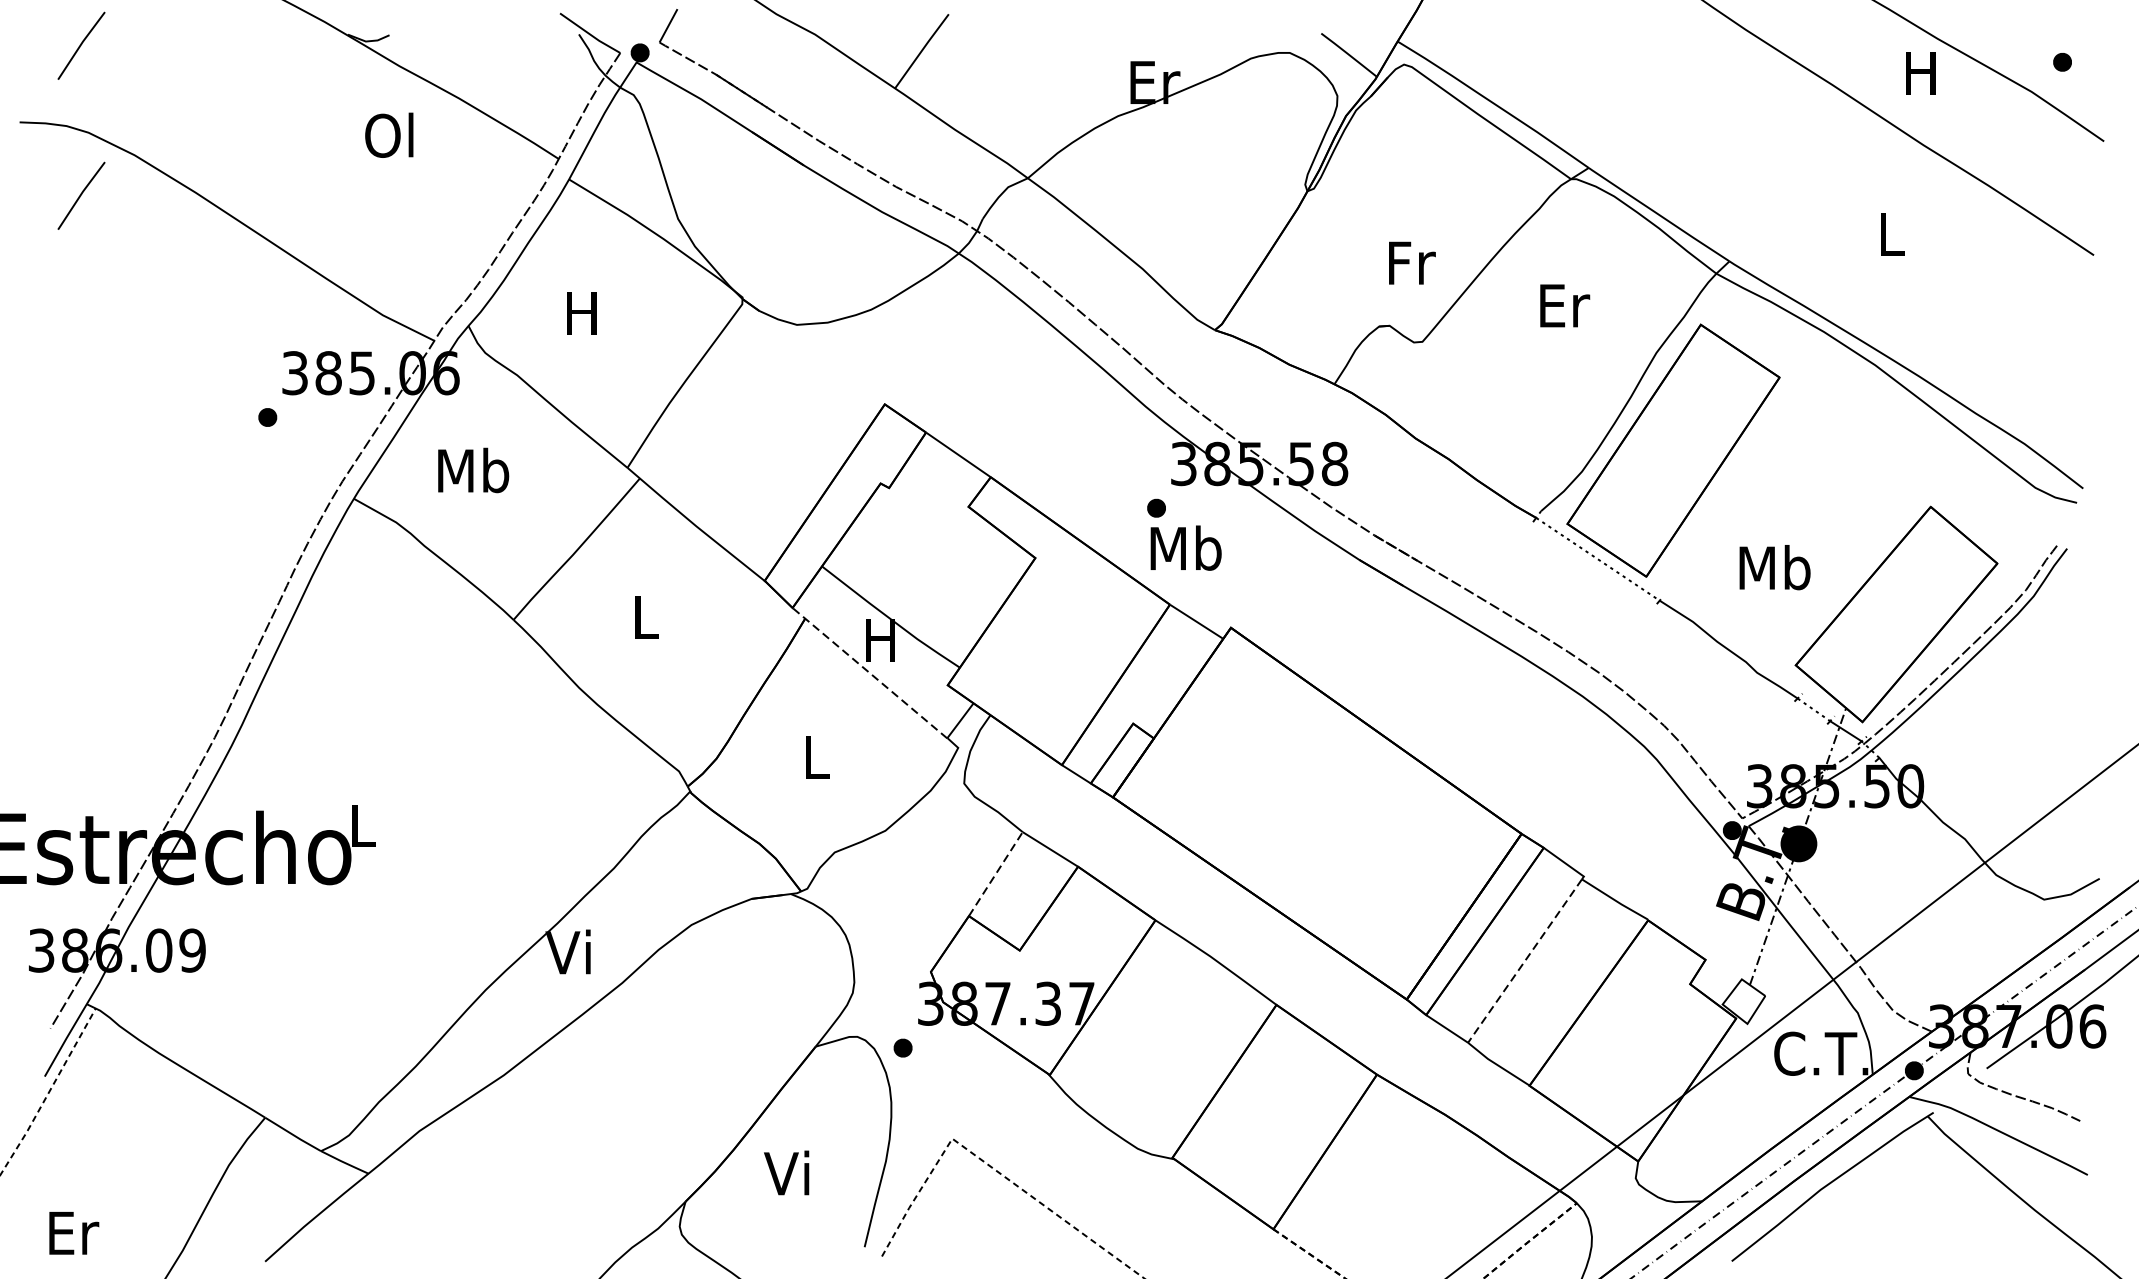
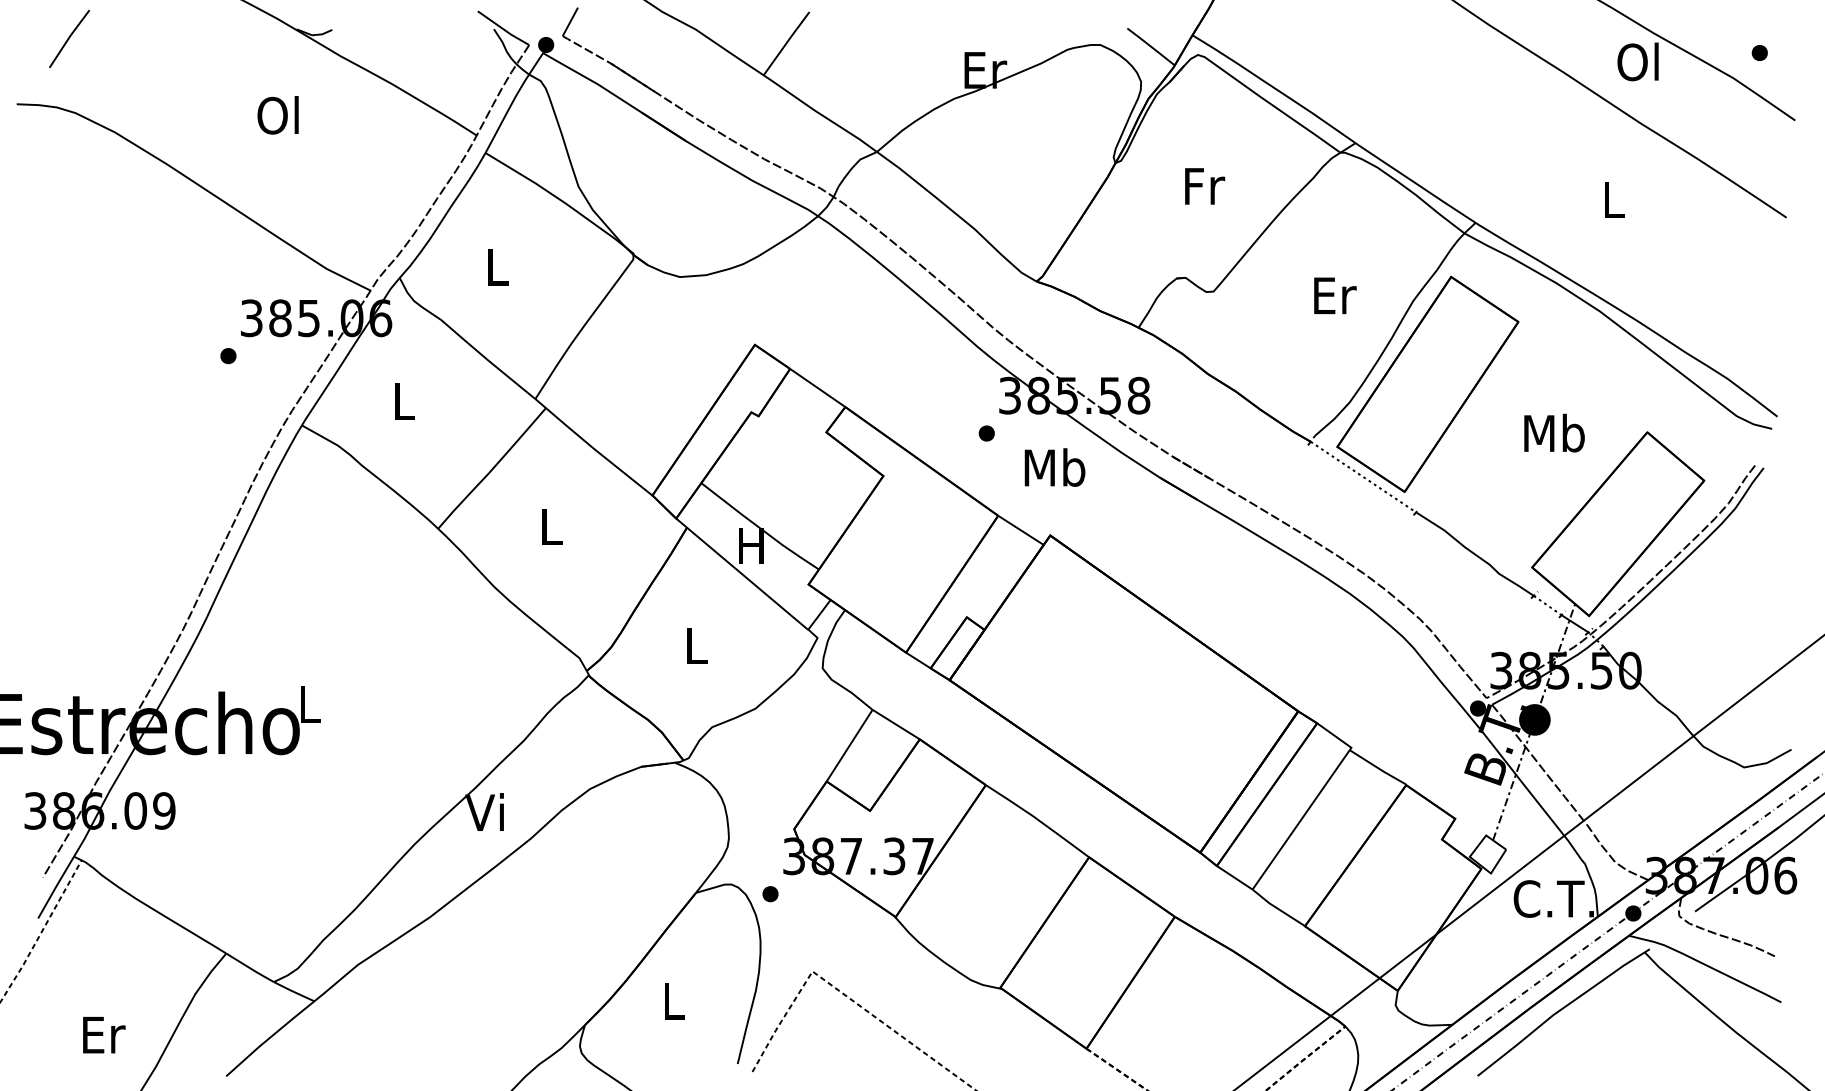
text: (1919, 72) -> (1637, 61), H -> Ol
text: (388, 135) -> (277, 115), moved
line: (81, 196) -> (69, 167), removed
text: (1412, 263) -> (1205, 186), moved
text: (1565, 305) -> (1335, 295), moved
text: (581, 313) -> (496, 267), H -> L
text: (472, 470) -> (403, 401), Mb -> L
text: (1185, 548) -> (1054, 467), moved
text: (1775, 566) -> (1554, 432), moved
line: (869, 672) -> (741, 573), dashed -> solid
line: (995, 873) -> (849, 745), dashed -> solid
line: (1525, 960) -> (1301, 819), dashed -> solid
text: (785, 1172) -> (670, 1000), Vi -> L
text: (74, 1233) -> (104, 1035), moved

